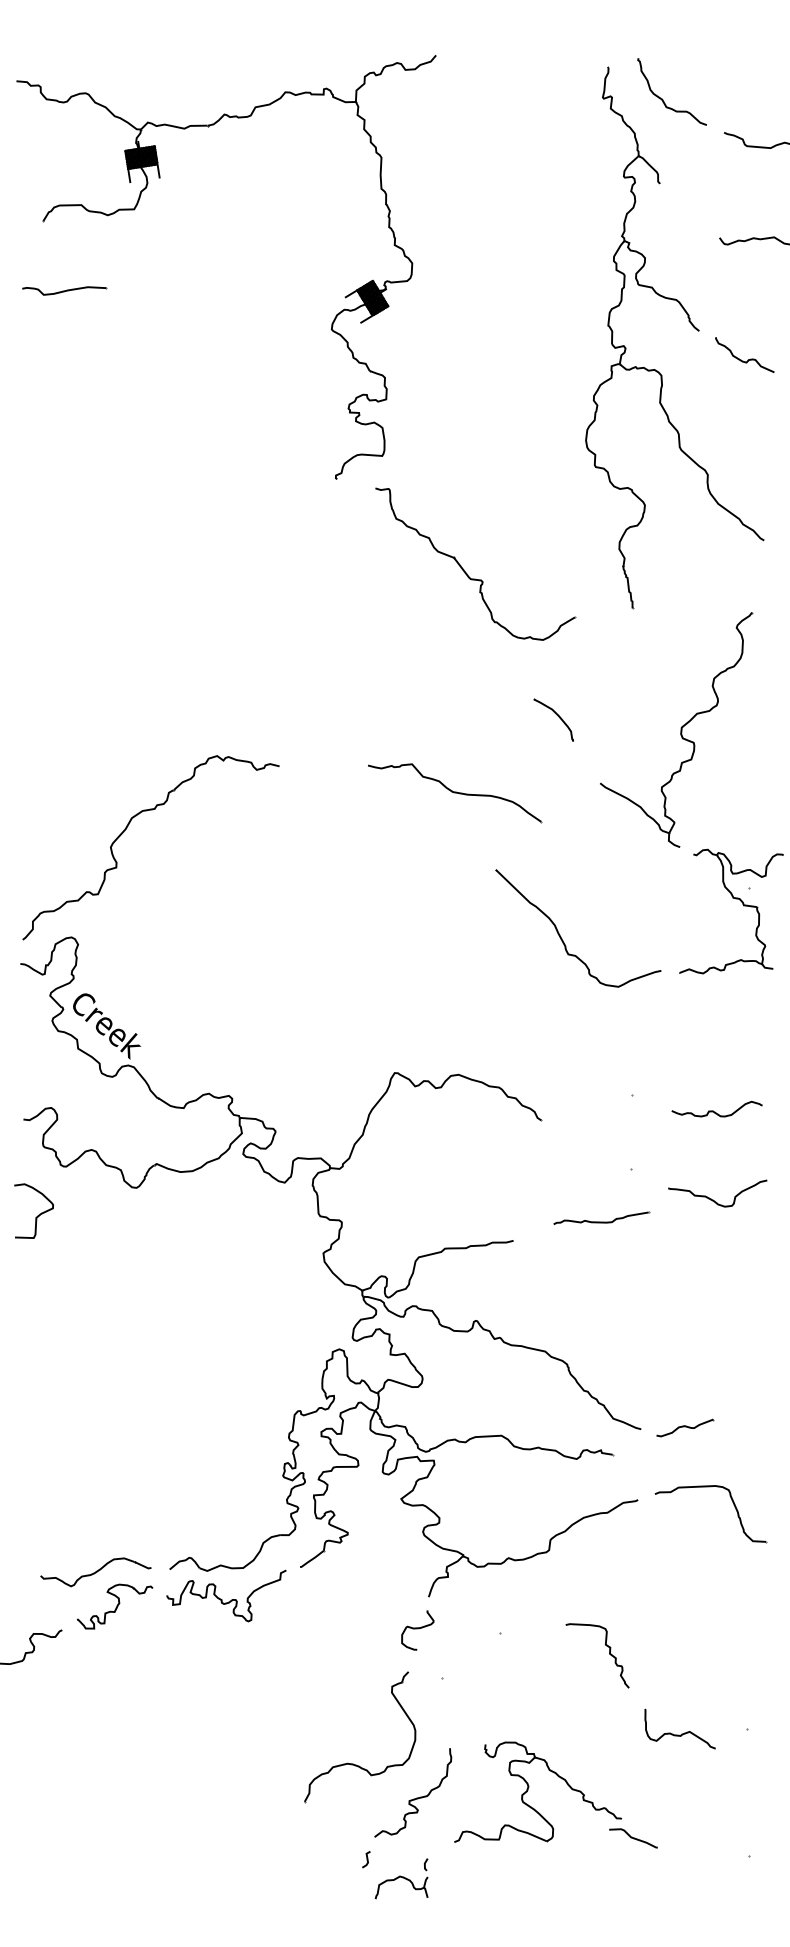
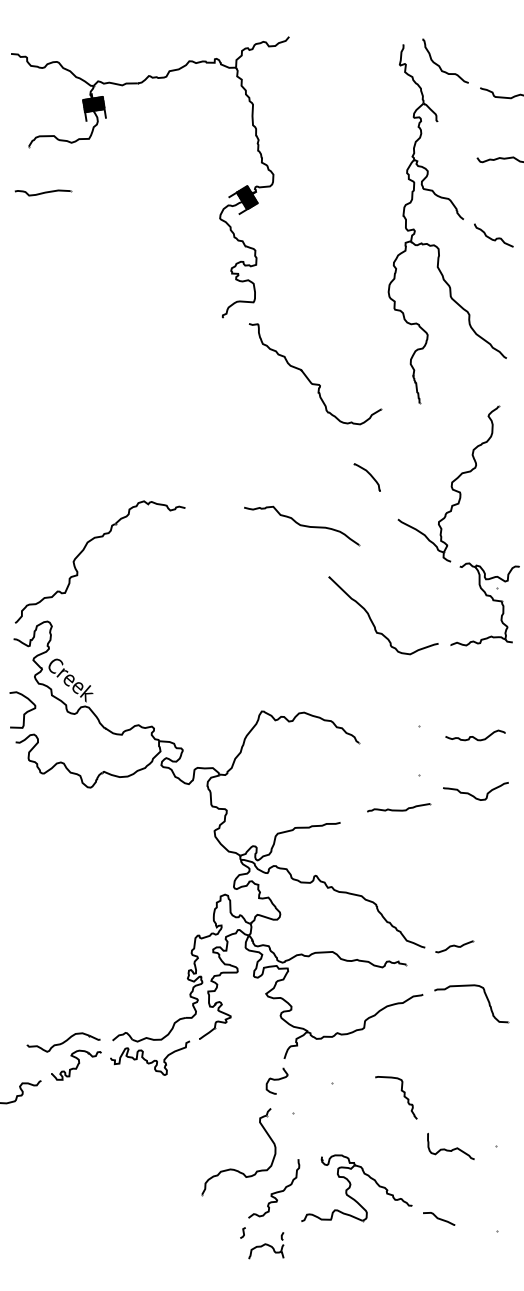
curve: (35, 1216) -> (23, 713), moved
curve: (634, 1837) -> (439, 1218), moved

